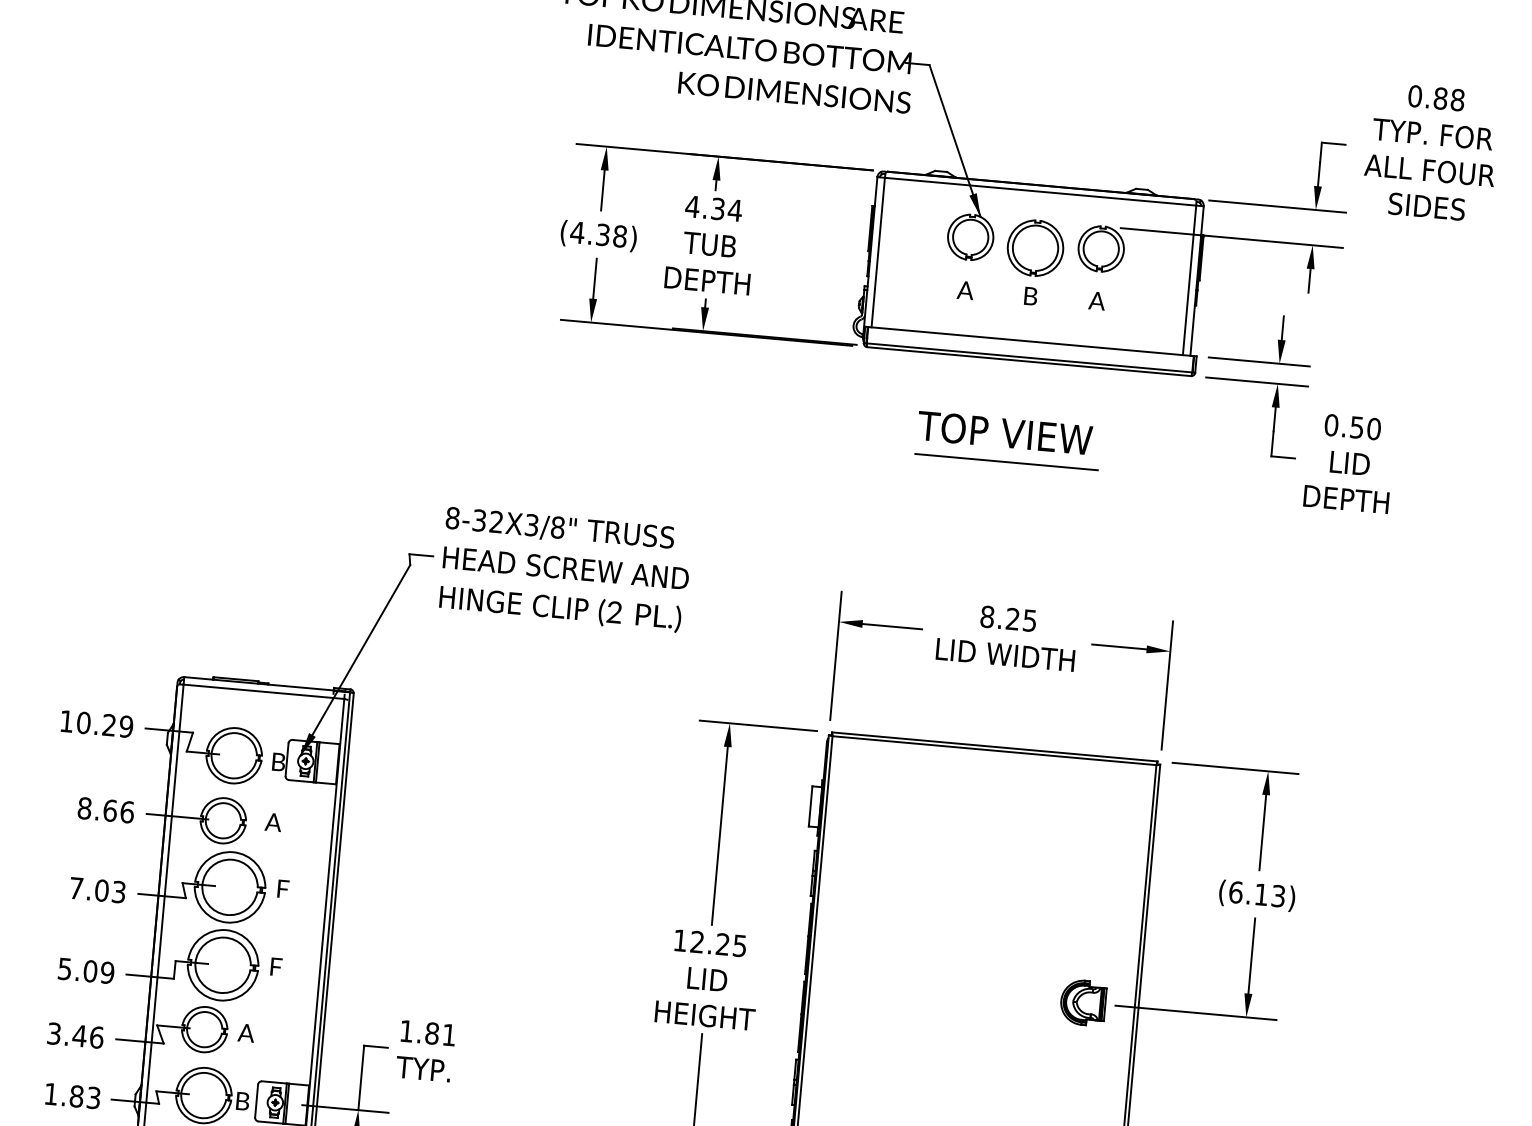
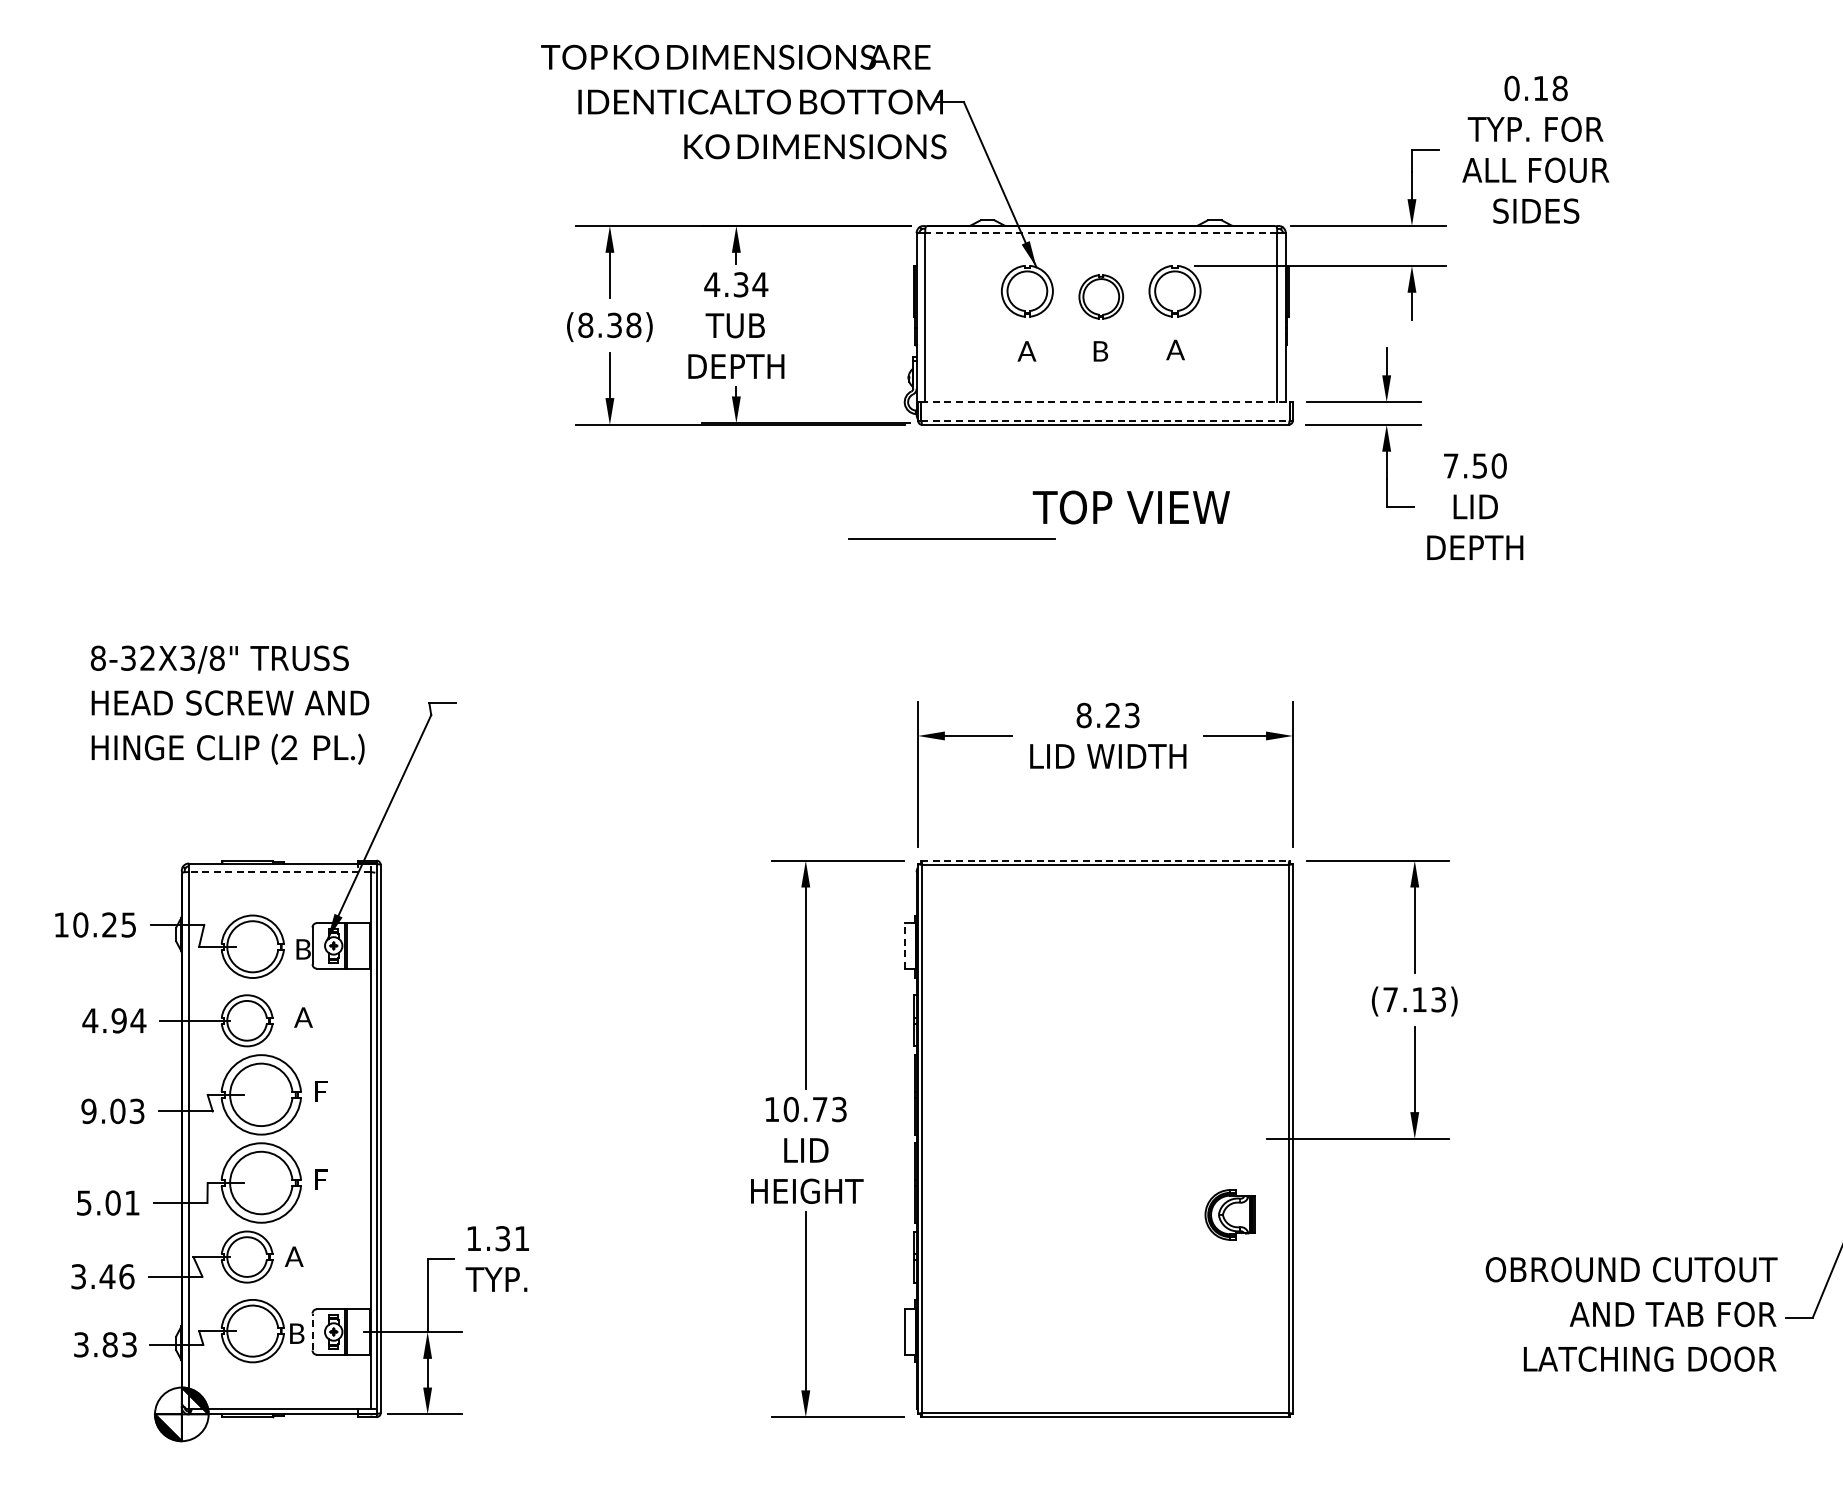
text: (1440, 98) -> (1540, 88), 0.88 -> 0.18
line: (1039, 192) -> (1100, 233), solid -> dashed
text: (577, 232) -> (585, 325), (4.38) -> (8.38)
part: (1035, 247) -> (1101, 296), size x0.7
line: (1031, 341) -> (1105, 402), solid -> dashed
line: (1029, 357) -> (1105, 420), solid -> dashed
text: (1331, 424) -> (1450, 465), 0.50 -> 7.50
text: (1004, 433) -> (1130, 507), moved
line: (1006, 461) -> (951, 538), moved
text: (565, 569) -> (229, 704), moved
text: (1030, 619) -> (1132, 714), 8.25 -> 8.23
line: (263, 692) -> (279, 872), solid -> dashed
text: (126, 726) -> (128, 924), 10.29 -> 10.25
line: (994, 746) -> (1105, 860), solid -> dashed
line: (810, 806) -> (904, 945), solid -> dashed
text: (106, 810) -> (114, 1020), 8.66 -> 4.94
text: (75, 888) -> (88, 1111), 7.03 -> 9.03
text: (1235, 892) -> (1390, 999), (6.13) -> (7.13)
text: (717, 943) -> (814, 1109), 12.25 -> 10.73
text: (106, 972) -> (131, 1202), 5.09 -> 5.01
part: (1082, 1002) -> (1229, 1214), moved
text: (431, 1033) -> (502, 1238), 1.81 -> 1.31
text: (51, 1093) -> (81, 1344), 1.83 -> 3.83
line: (256, 1100) -> (312, 1331), solid -> dashed

